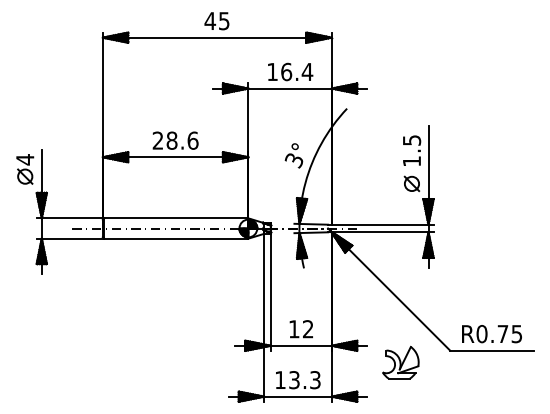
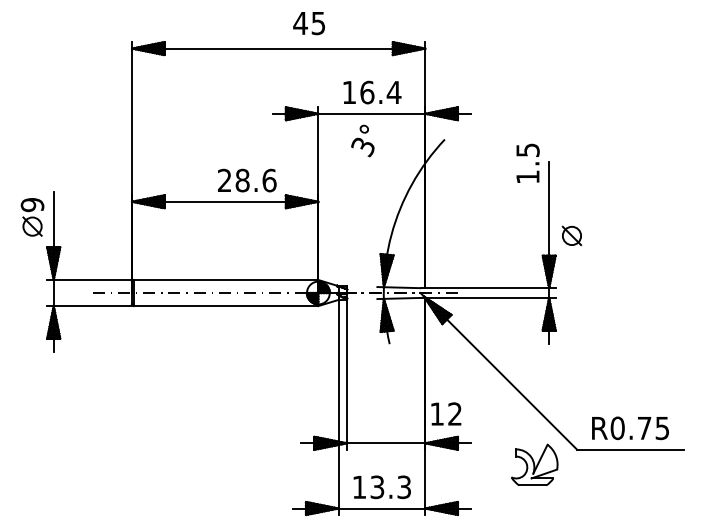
text: (216, 21) -> (308, 23), moved
text: (175, 140) -> (247, 180), moved
text: (411, 150) -> (527, 162), moved
text: (293, 155) -> (362, 140), moved
text: (25, 159) -> (32, 204), 4 -> 9
part: (411, 183) -> (571, 235), moved
text: (301, 328) -> (446, 413), moved
part: (400, 362) -> (534, 464), moved

